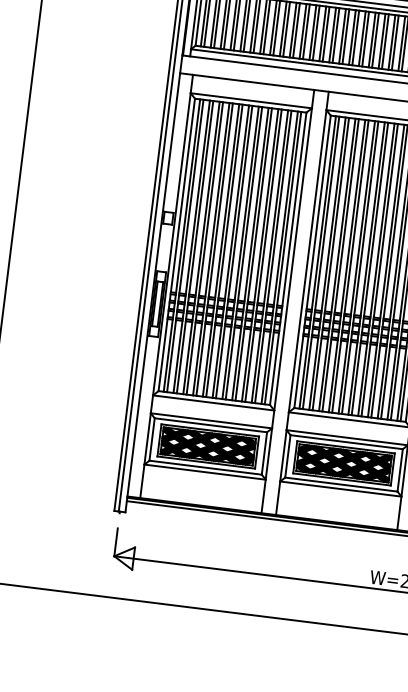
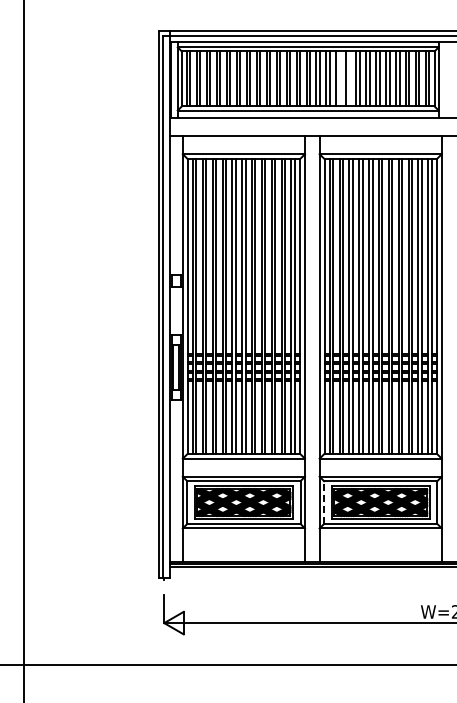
line: (355, 37) -> (339, 78), removed
line: (365, 38) -> (349, 78), removed
line: (288, 456) -> (324, 502), solid -> dashed

